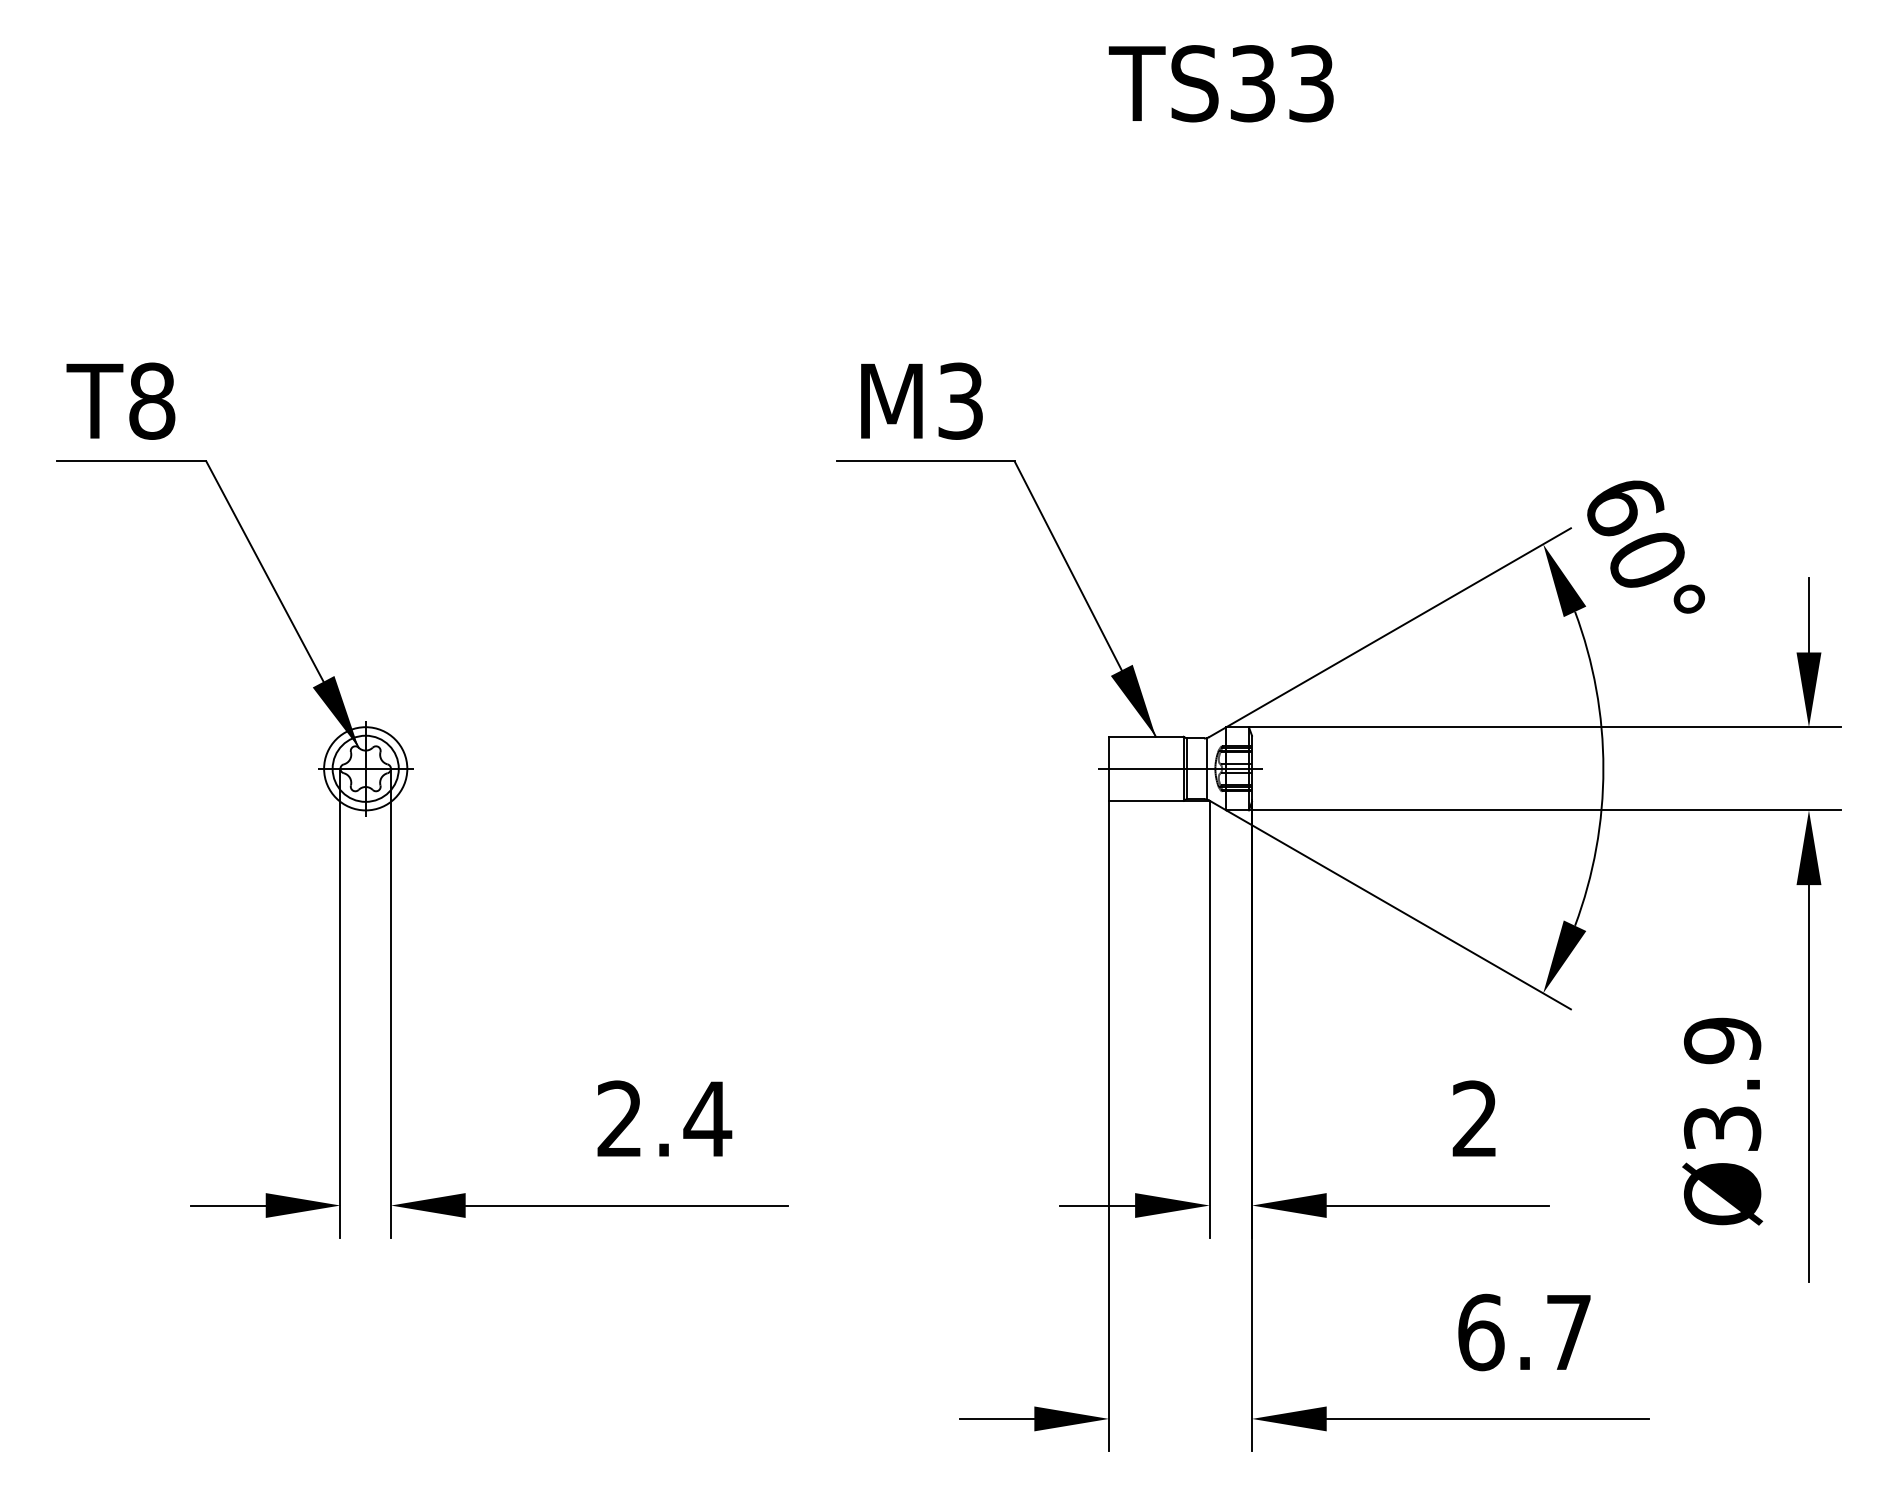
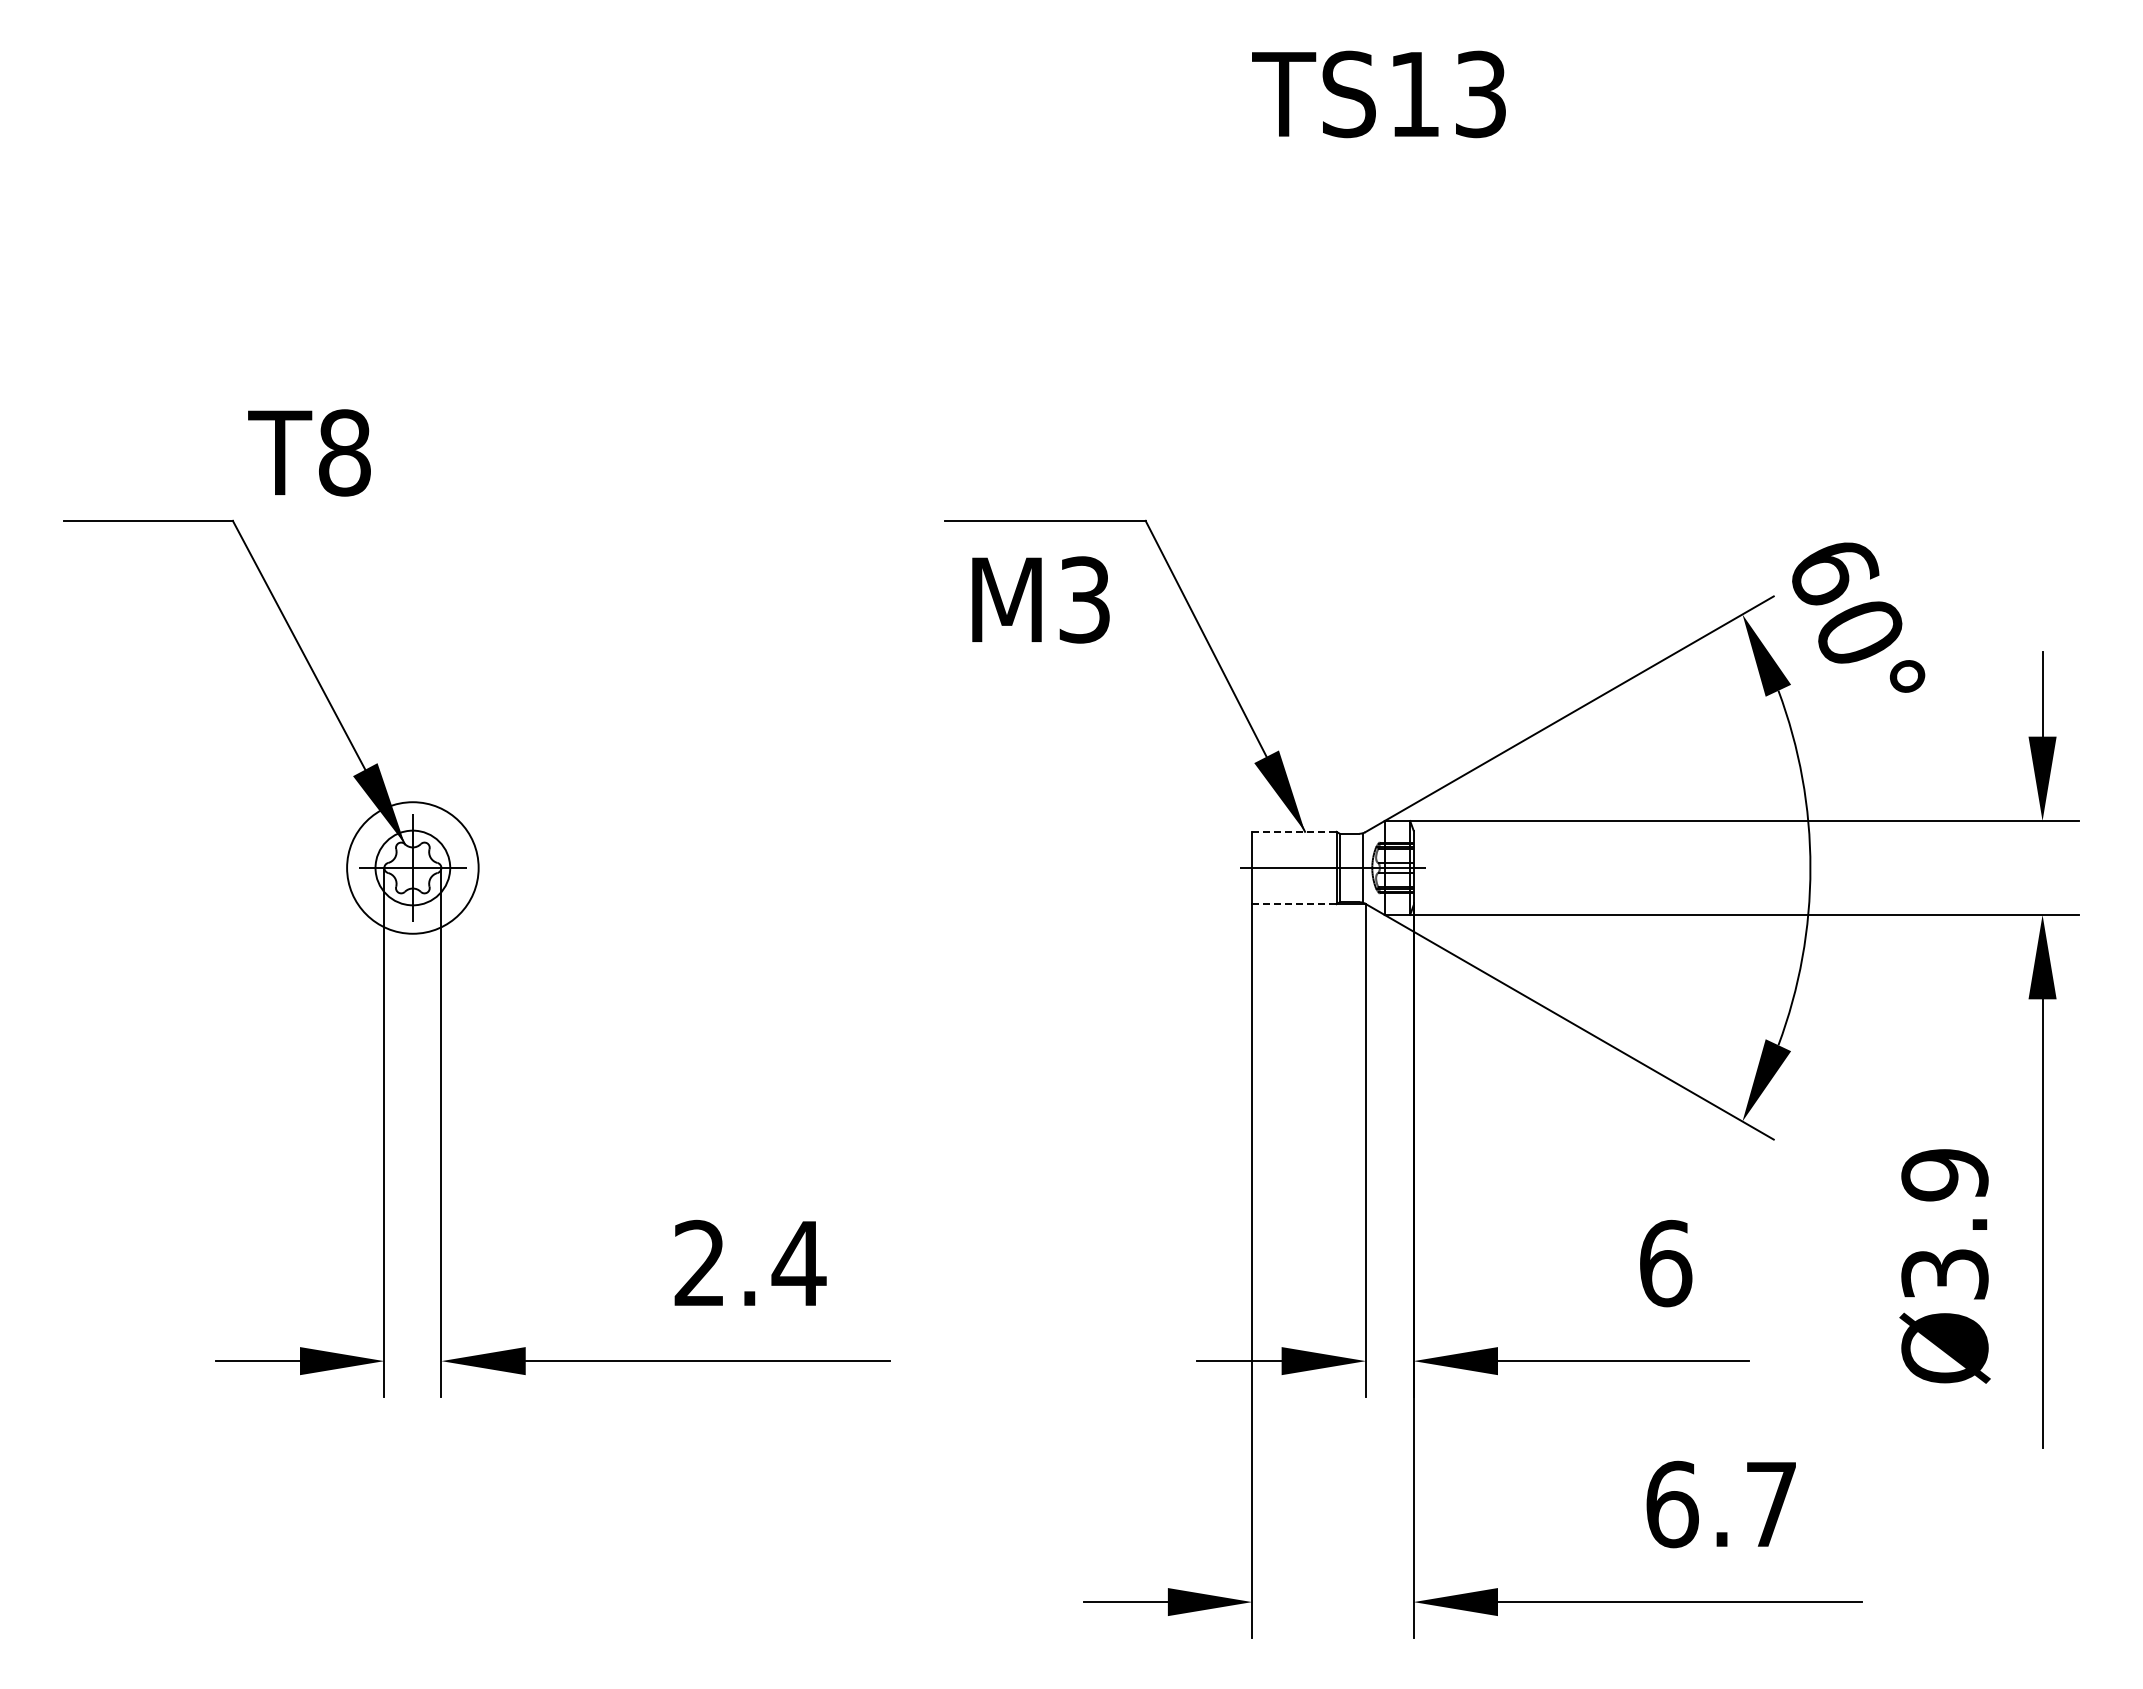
text: (1252, 83) -> (1414, 94), TS33 -> TS13
text: (120, 400) -> (309, 452), moved
text: (921, 400) -> (1040, 599), moved
line: (1146, 736) -> (1294, 831), solid -> dashed
circle: (365, 768) -> (412, 867), size x1.4
line: (1146, 801) -> (1294, 904), solid -> dashed
text: (1475, 1119) -> (1666, 1263), 2 -> 6

